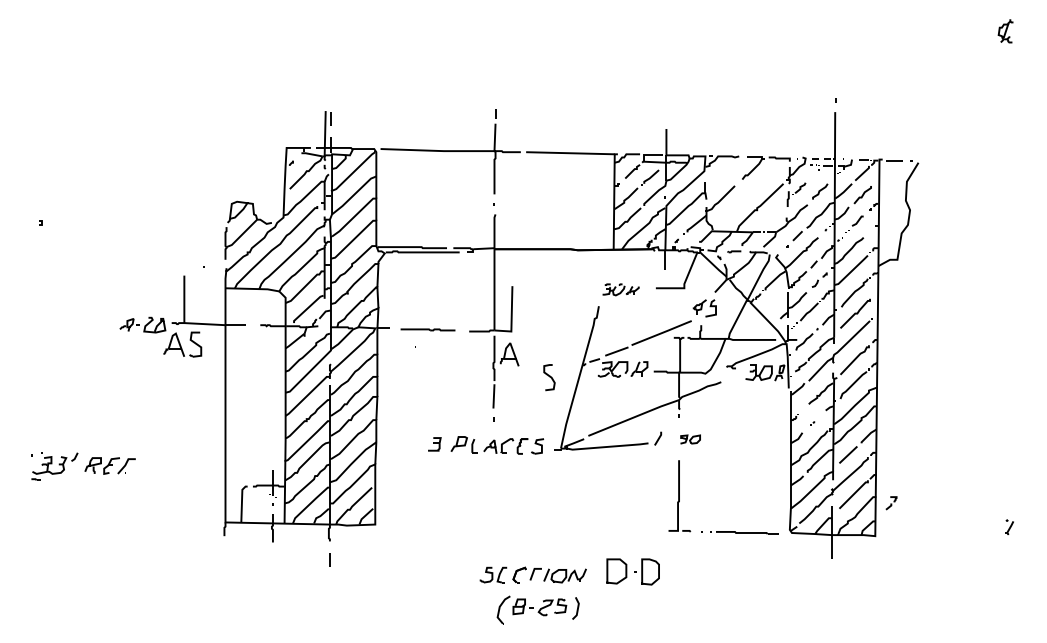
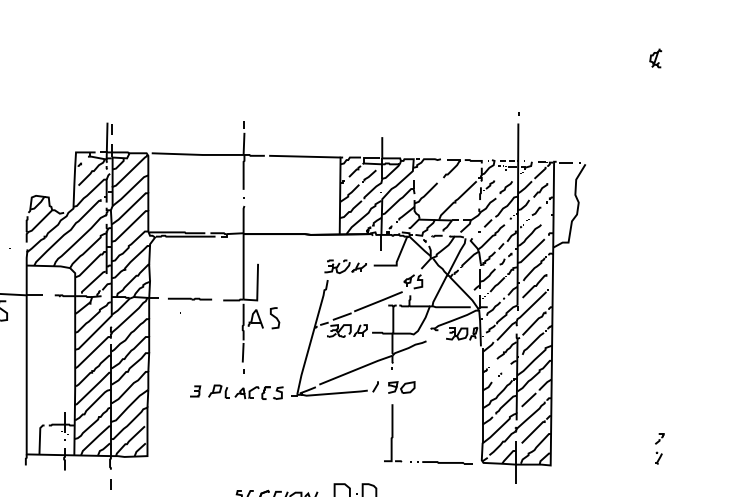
part: (620, 289) -> (345, 266), size x1.43
curve: (549, 377) -> (275, 318), moved
part: (690, 439) -> (401, 387), size x1.67
part: (891, 503) -> (659, 439), moved

